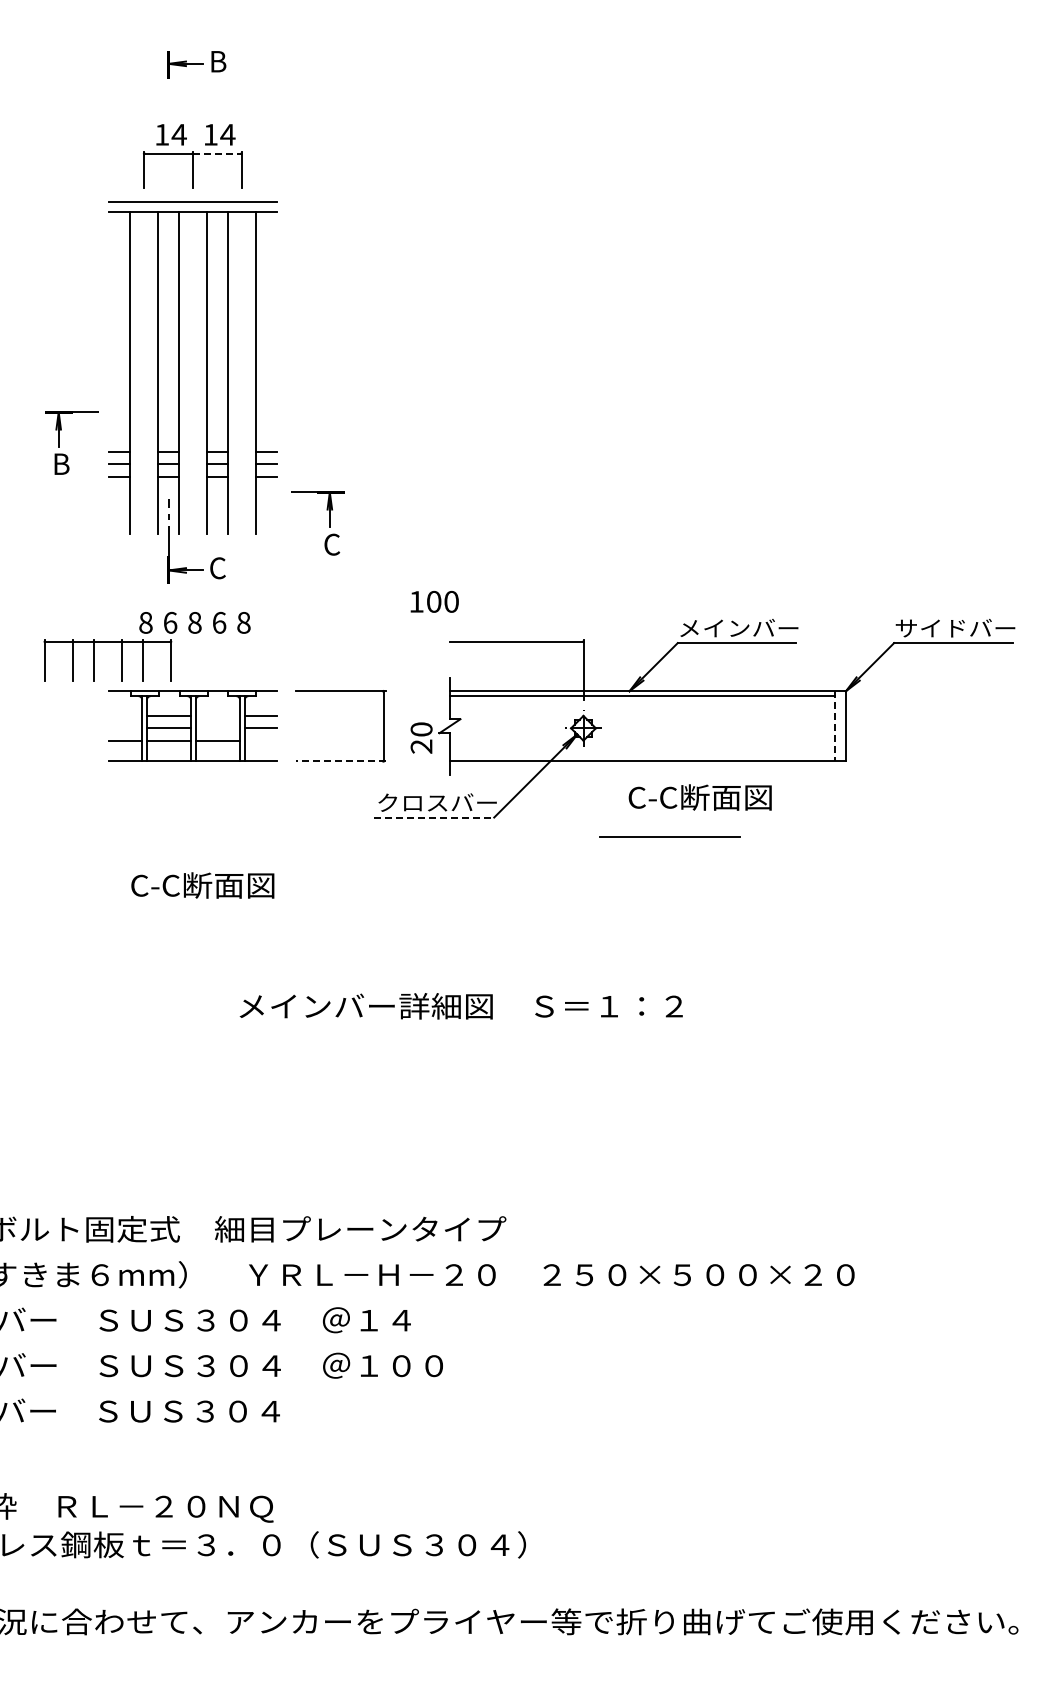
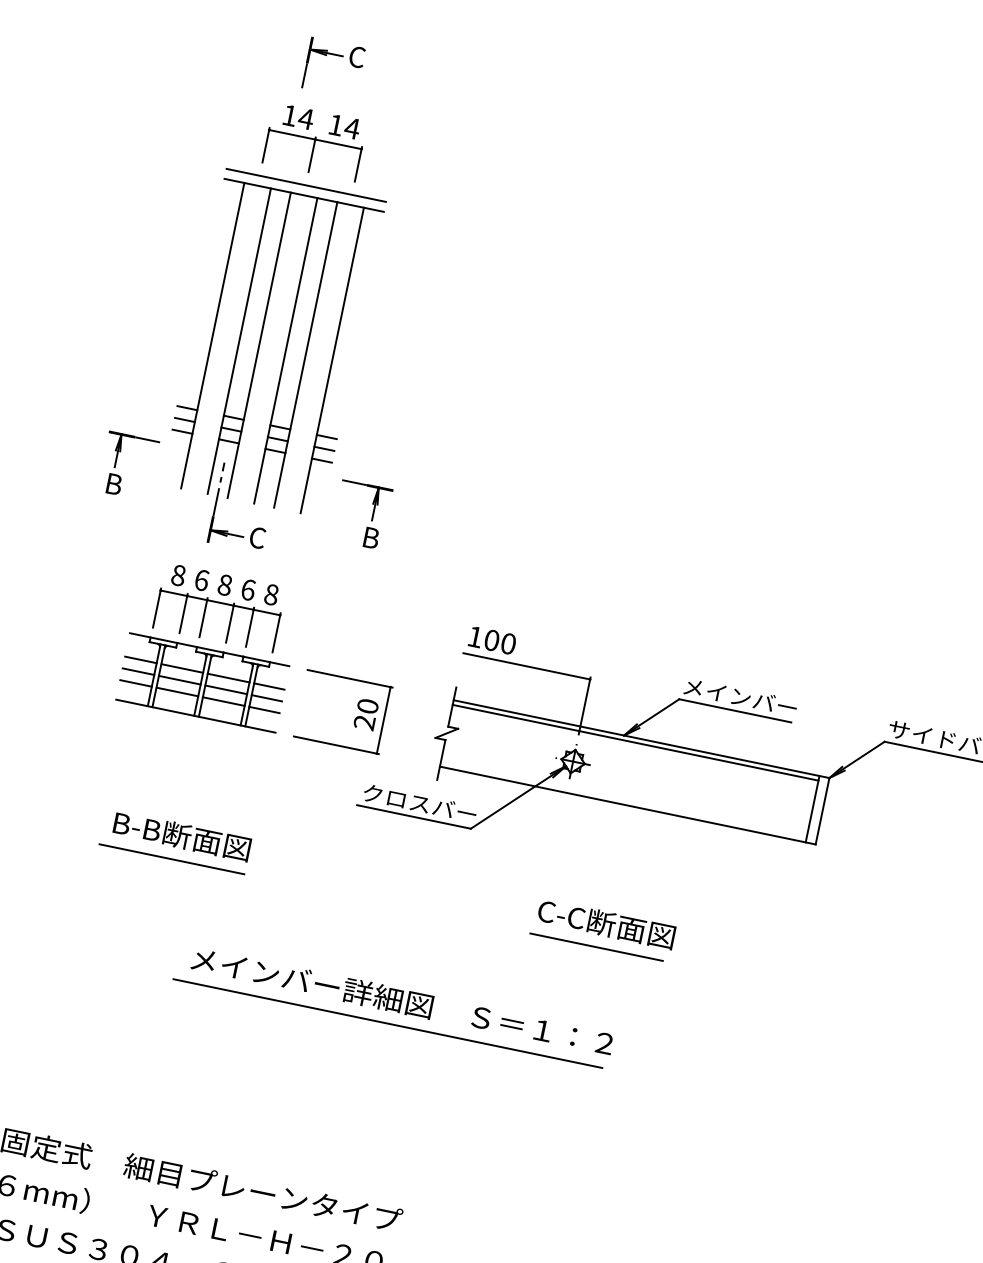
text: (218, 61) -> (357, 57), B -> C
line: (168, 91) -> (304, 75), added
line: (217, 153) -> (338, 144), dashed -> solid
part: (59, 442) -> (116, 463), moved
text: (332, 544) -> (371, 537), C -> B
text: (434, 601) -> (492, 640), moved
part: (94, 660) -> (204, 618), moved
line: (125, 716) -> (140, 660), added
line: (217, 716) -> (228, 678), added
line: (835, 726) -> (812, 809), dashed -> solid
line: (125, 728) -> (138, 671), added
line: (217, 728) -> (225, 689), added
text: (421, 737) -> (366, 714), moved
line: (260, 740) -> (264, 709), added
line: (340, 761) -> (336, 745), dashed -> solid
text: (699, 797) -> (605, 923), moved
line: (434, 817) -> (414, 816), dashed -> solid
line: (669, 836) -> (596, 946), moved
text: (203, 885) -> (181, 836), C-C断面図 -> B-B断面図
line: (198, 910) -> (171, 858), added
line: (451, 1031) -> (388, 1023), added

